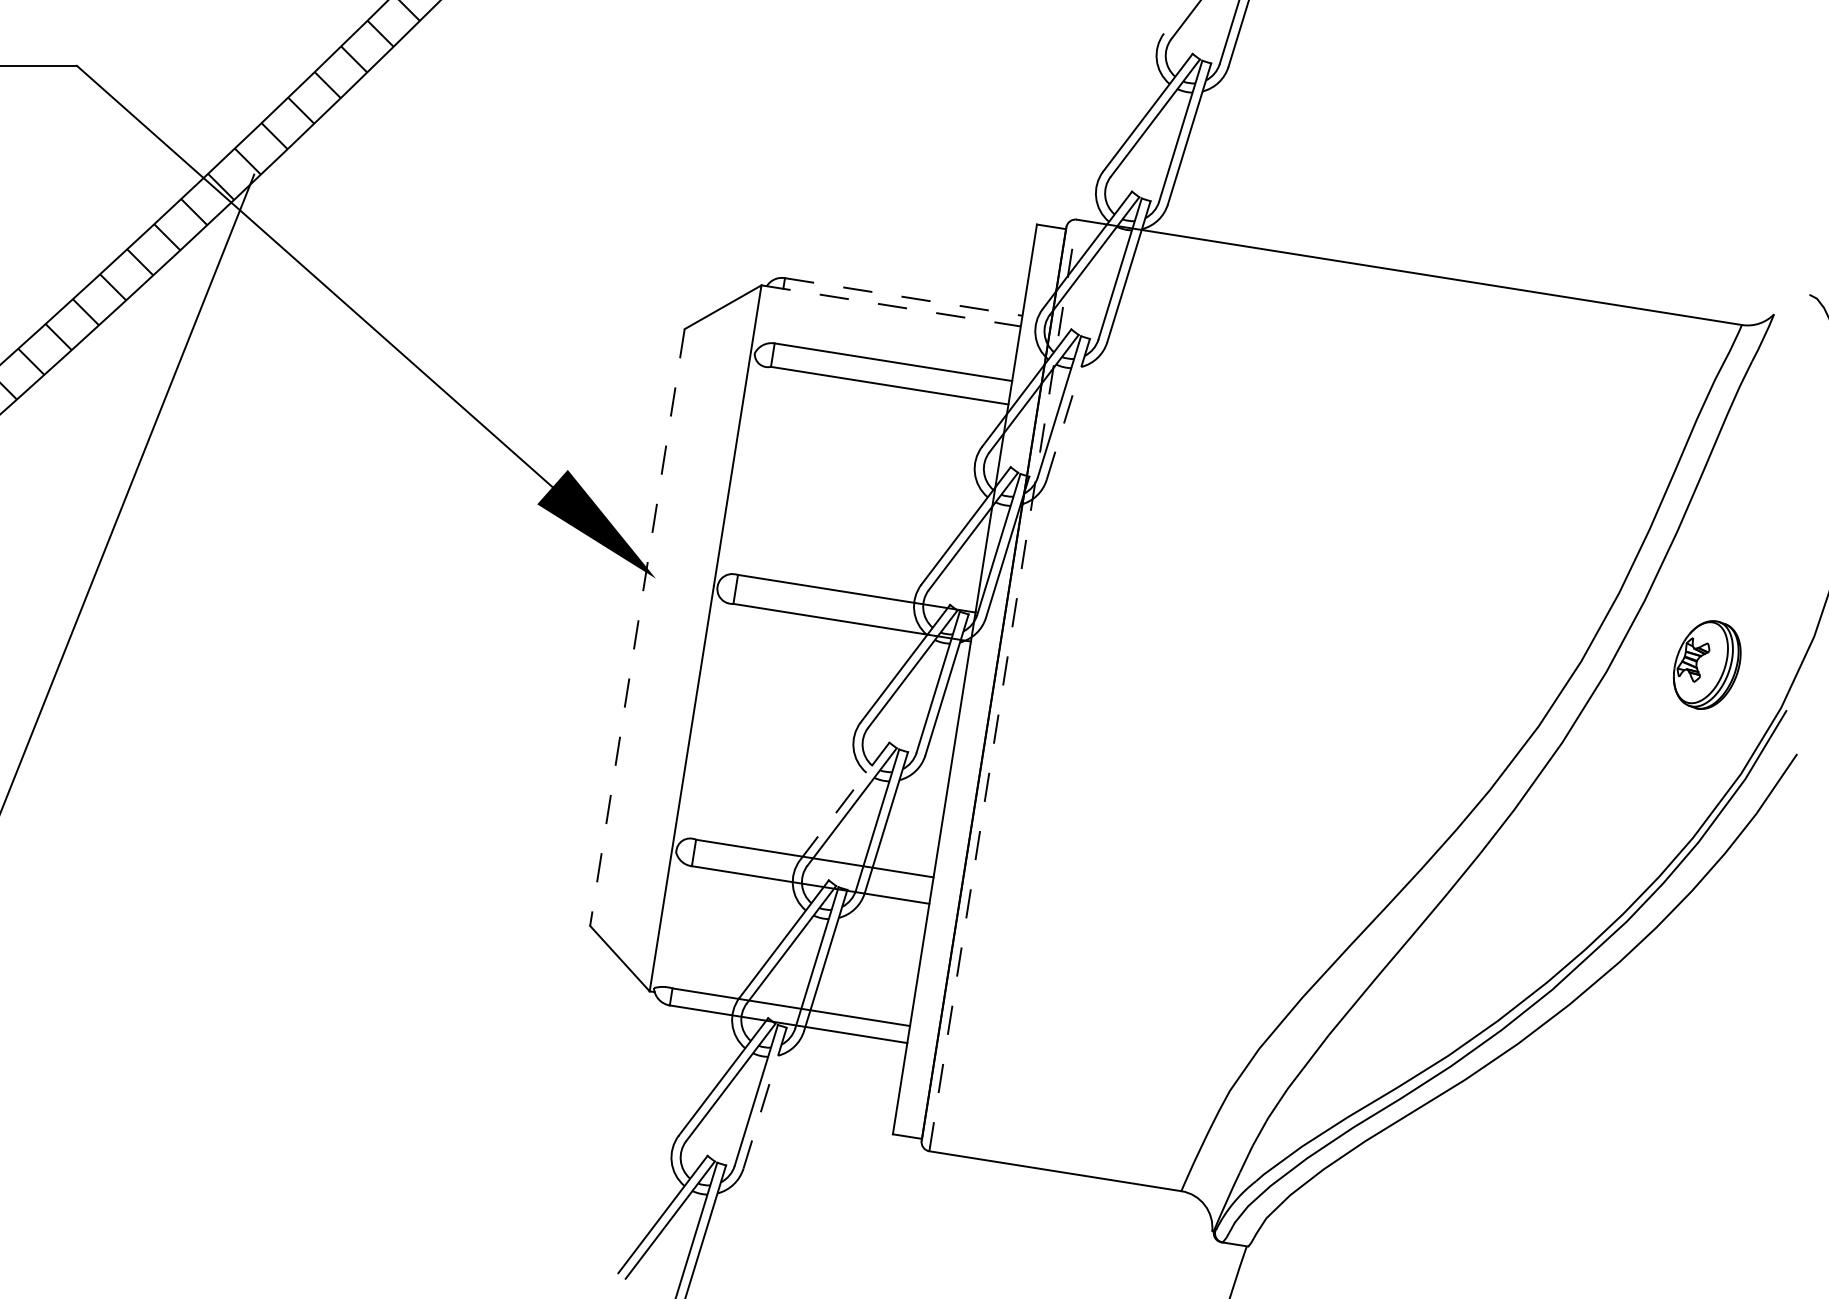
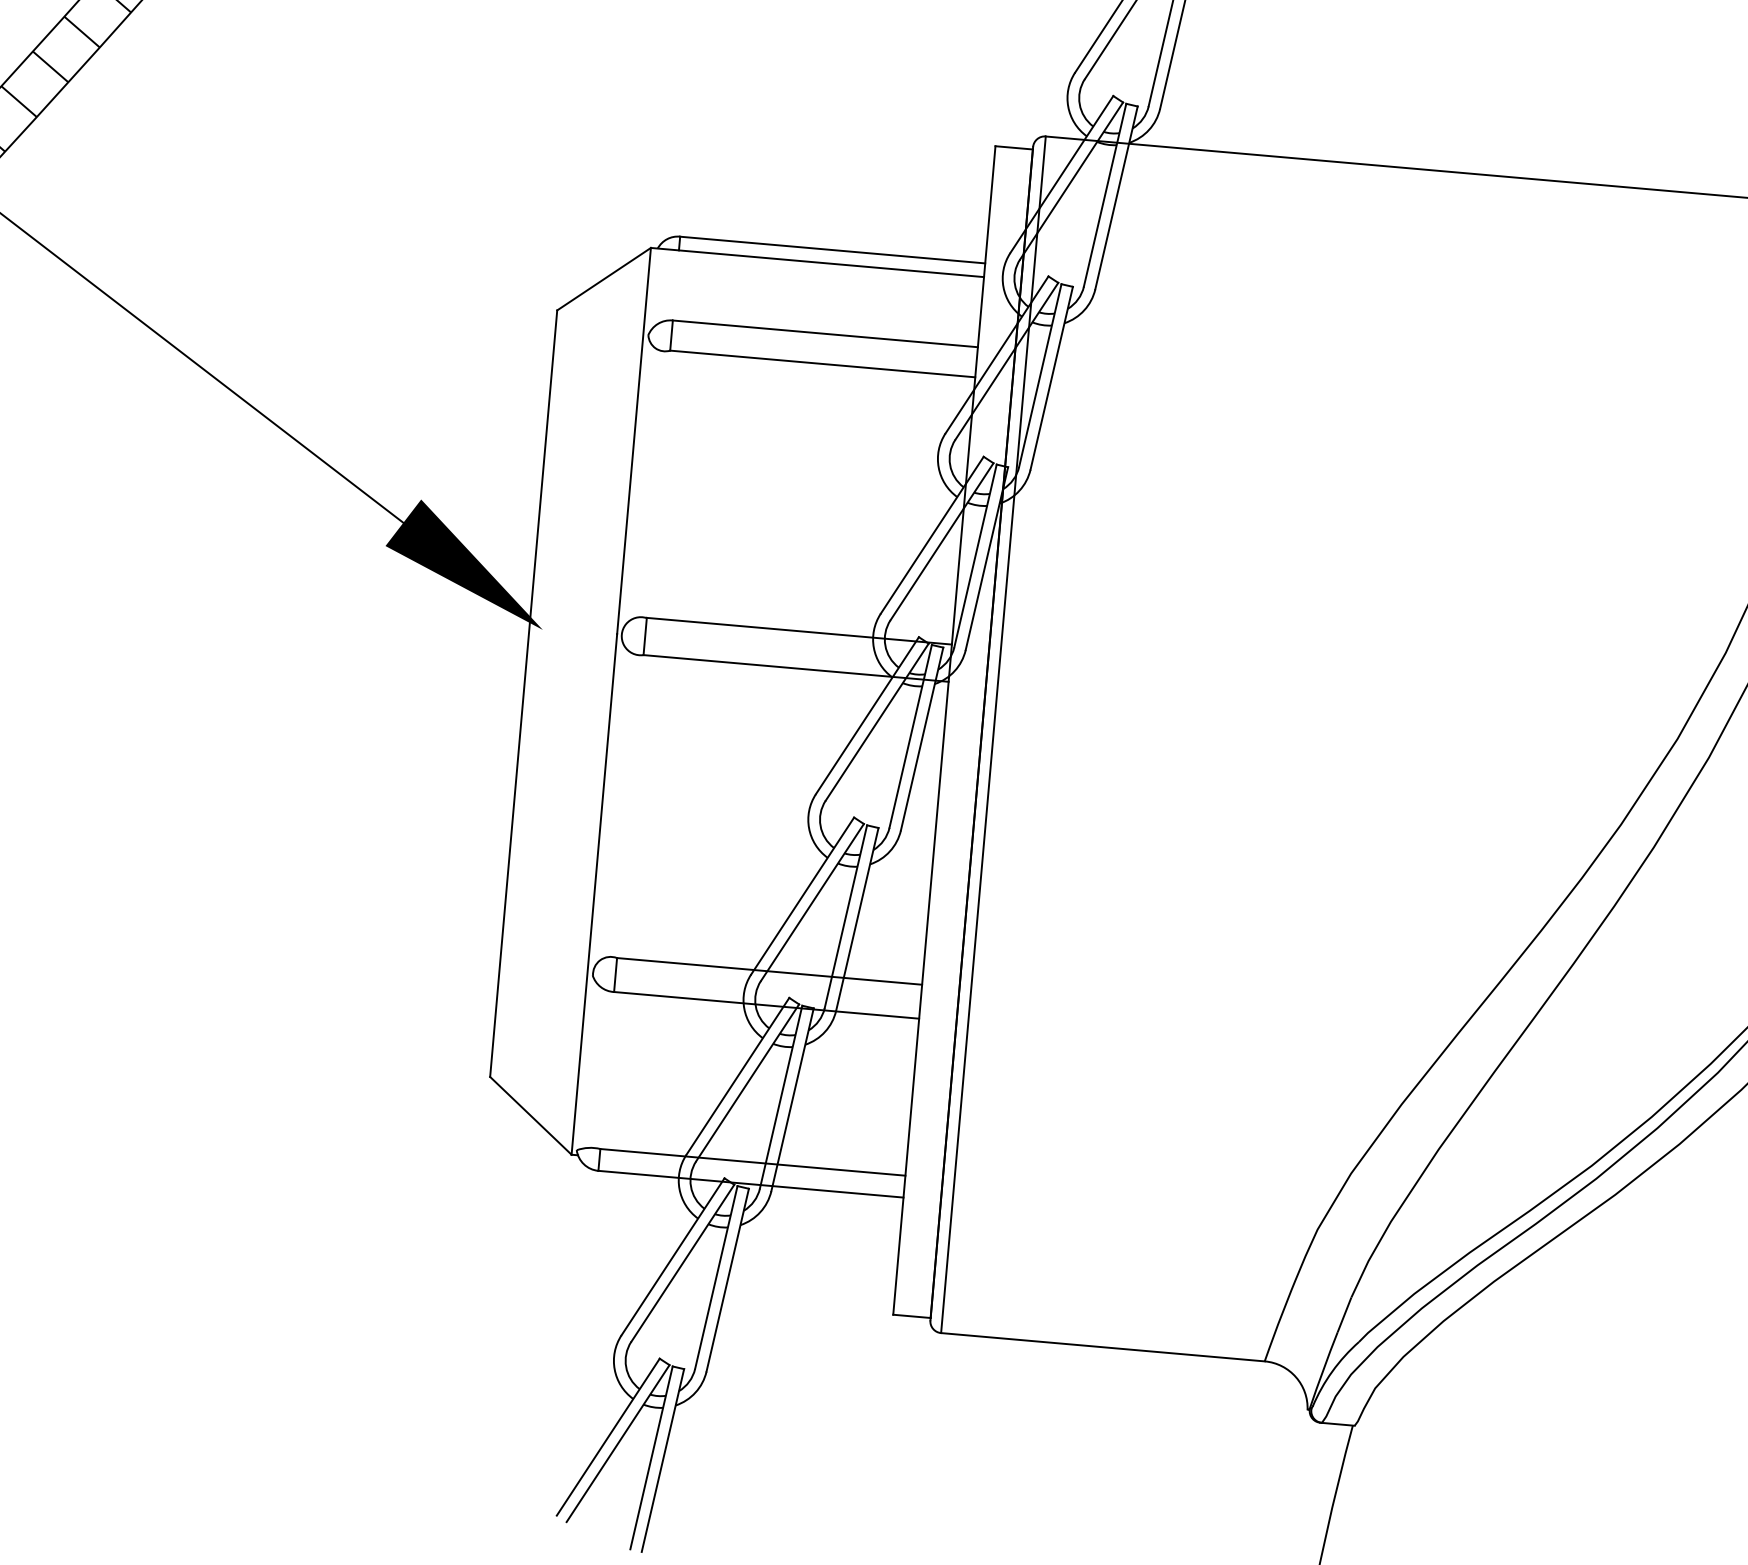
line: (904, 297) -> (833, 250), dashed -> solid
line: (891, 306) -> (817, 263), dashed -> solid
line: (1068, 409) -> (1051, 378), dashed -> solid
line: (637, 628) -> (523, 694), dashed -> solid
line: (1003, 685) -> (993, 734), dashed -> solid
line: (844, 801) -> (802, 896), dashed -> solid
line: (765, 1098) -> (728, 1280), dashed -> solid

